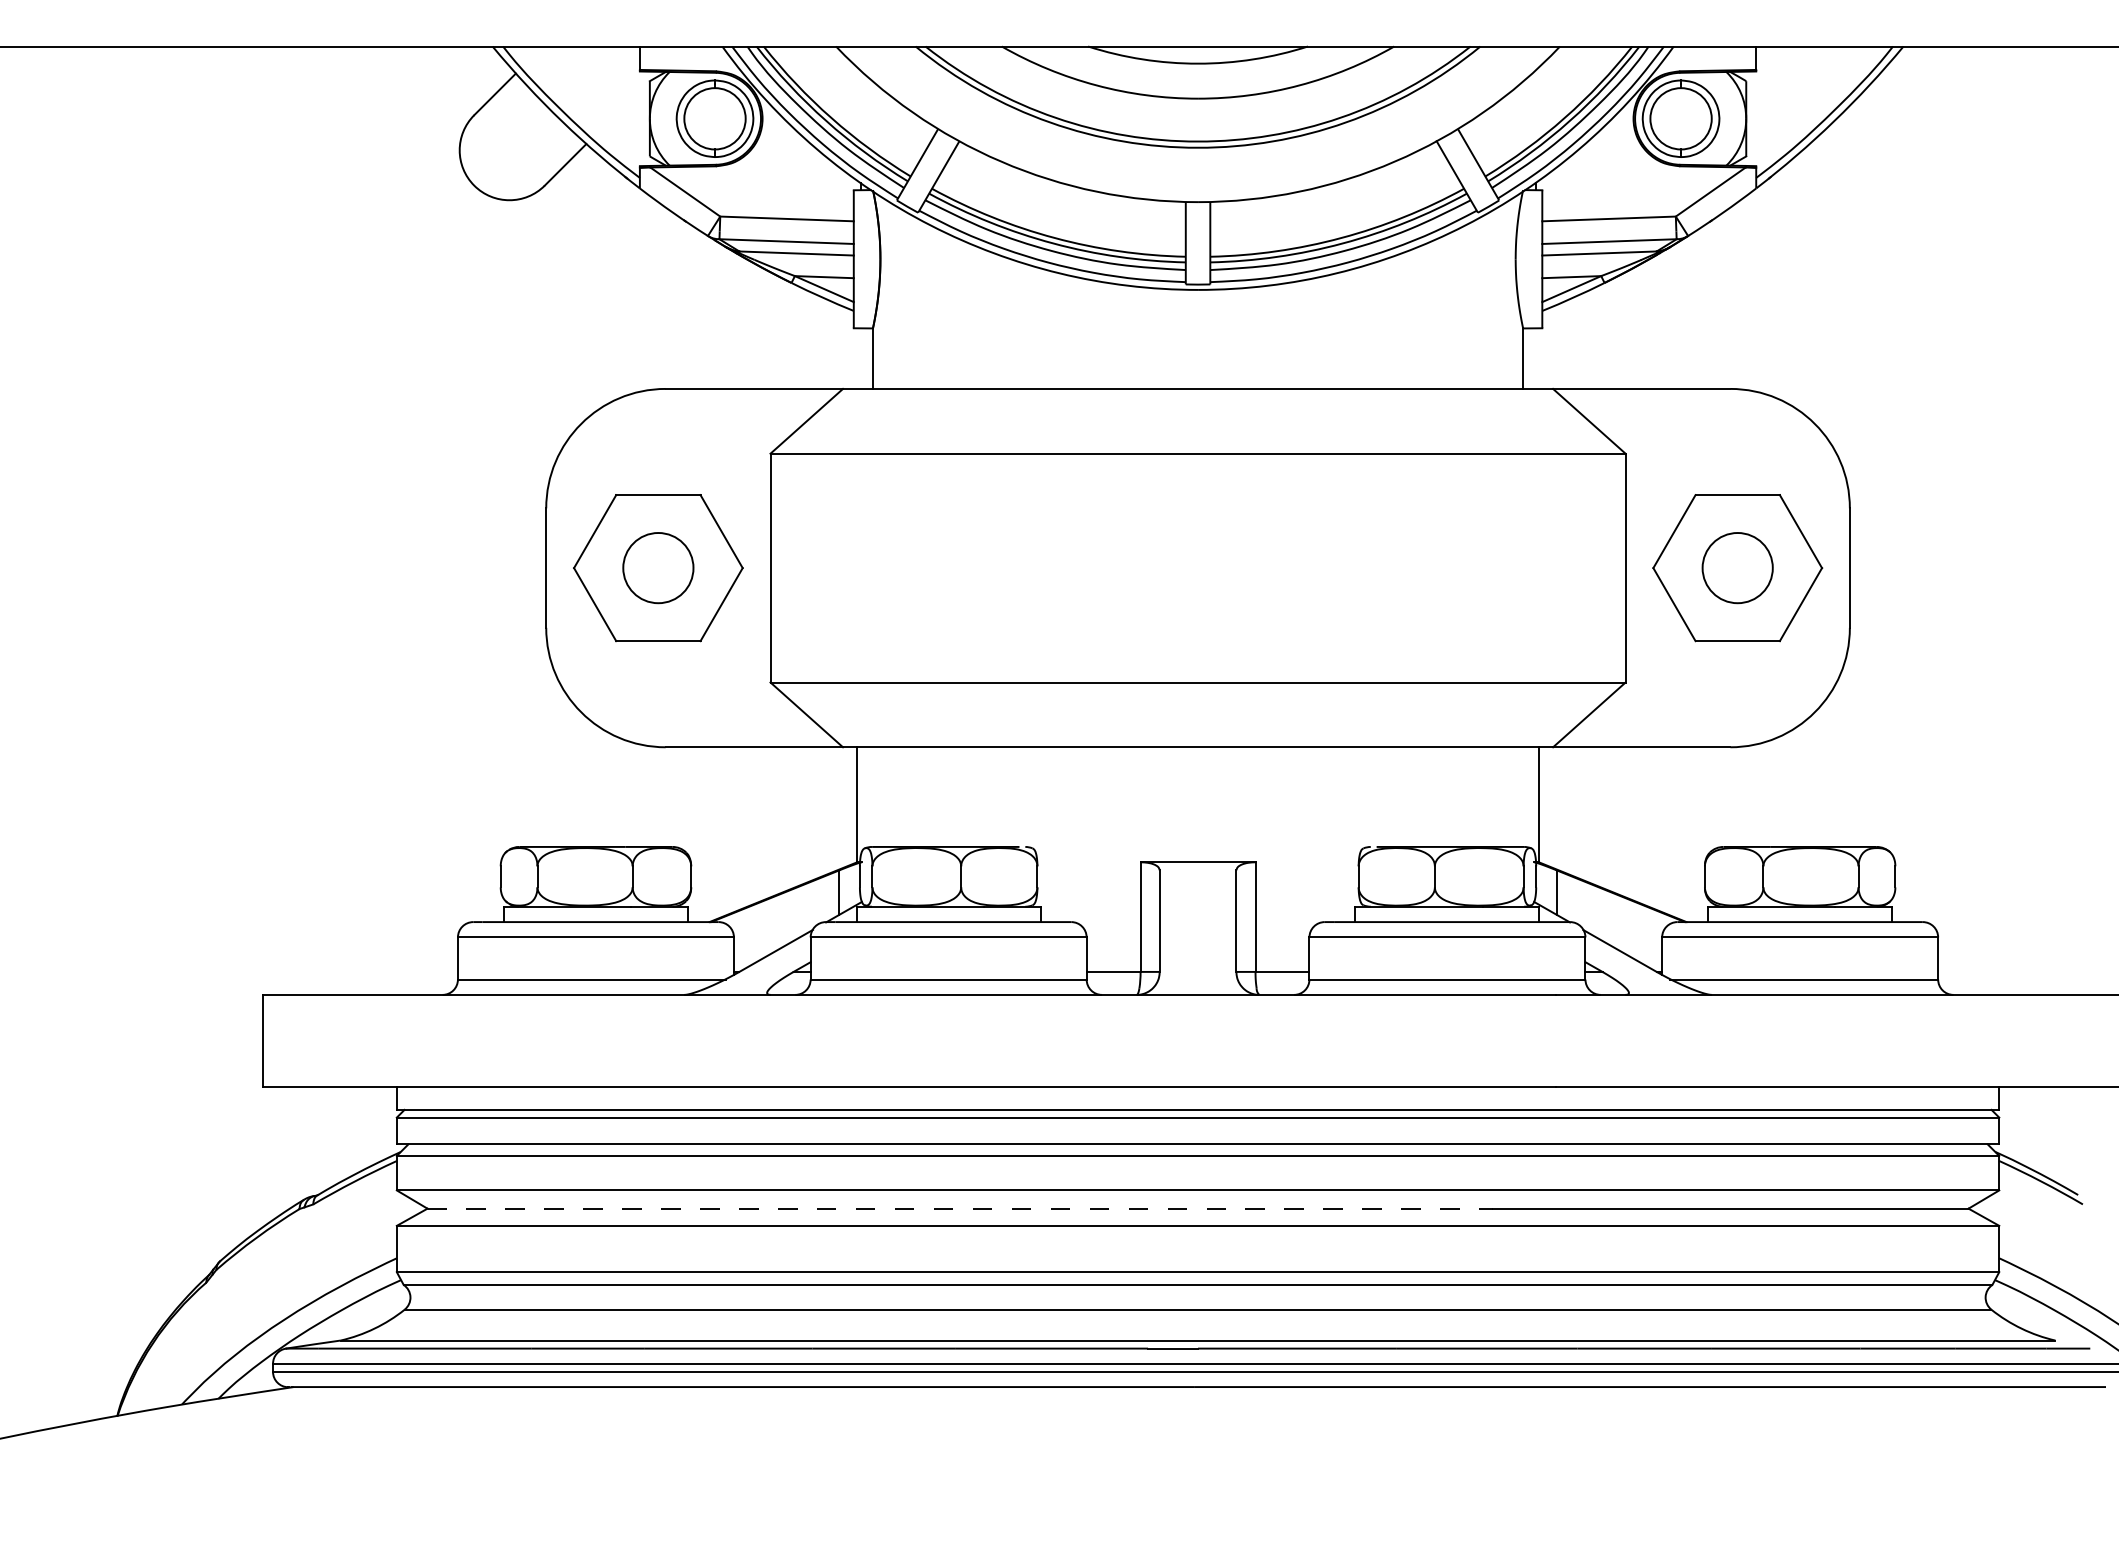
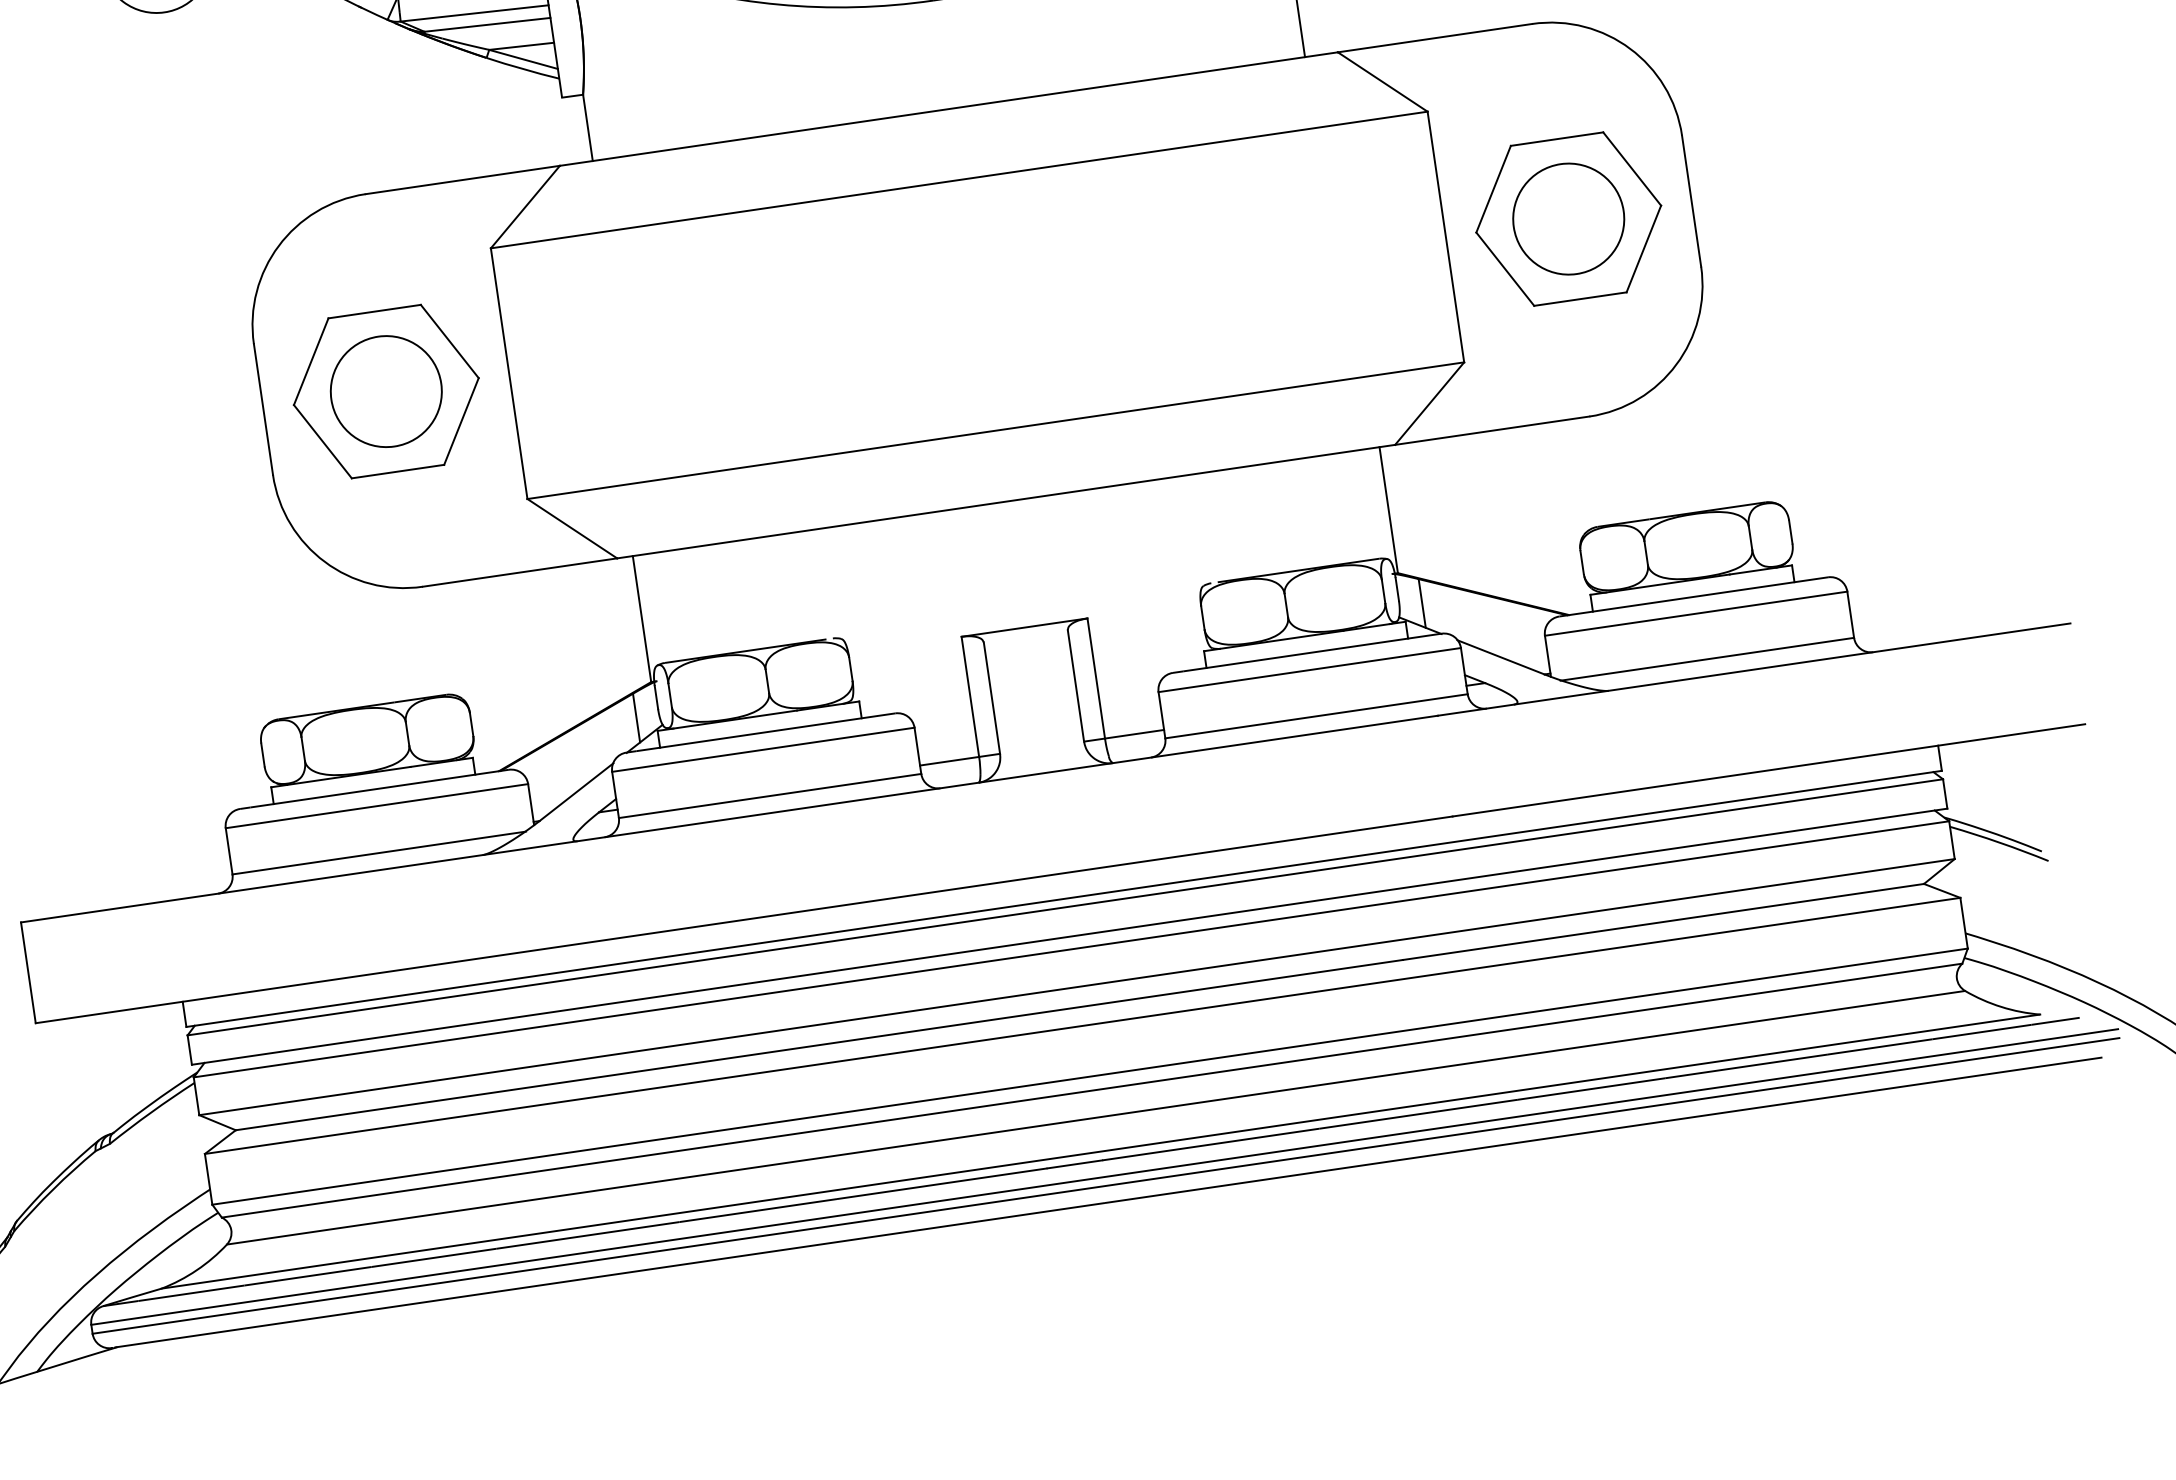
circle: (658, 567) -> (386, 390), size x1.43
circle: (1737, 567) -> (1568, 218), size x1.43
line: (960, 1208) -> (819, 1044), dashed -> solid

